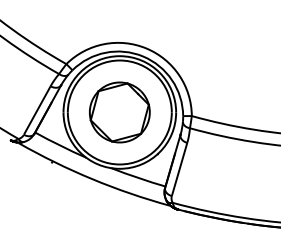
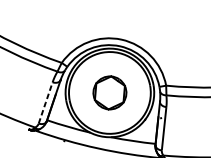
line: (37, 110) -> (45, 102), solid -> dashed
part: (119, 112) -> (109, 92), size x0.7

